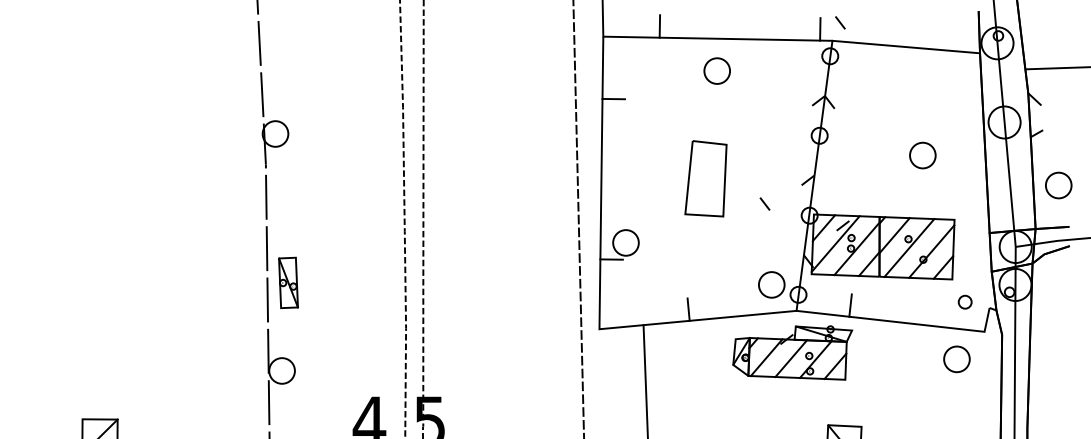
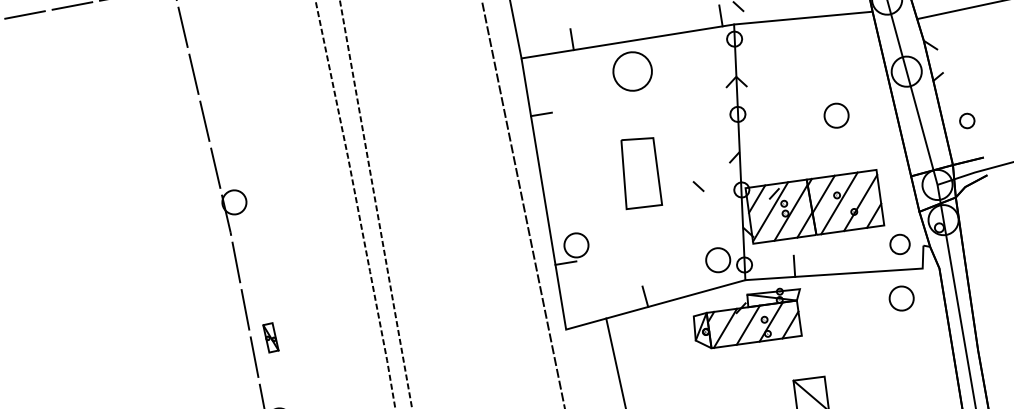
part: (716, 70) -> (631, 71), size x1.6
part: (1058, 185) -> (966, 121), size x0.6
part: (288, 282) -> (270, 337), size x0.6
part: (964, 301) -> (899, 243), size x1.6

